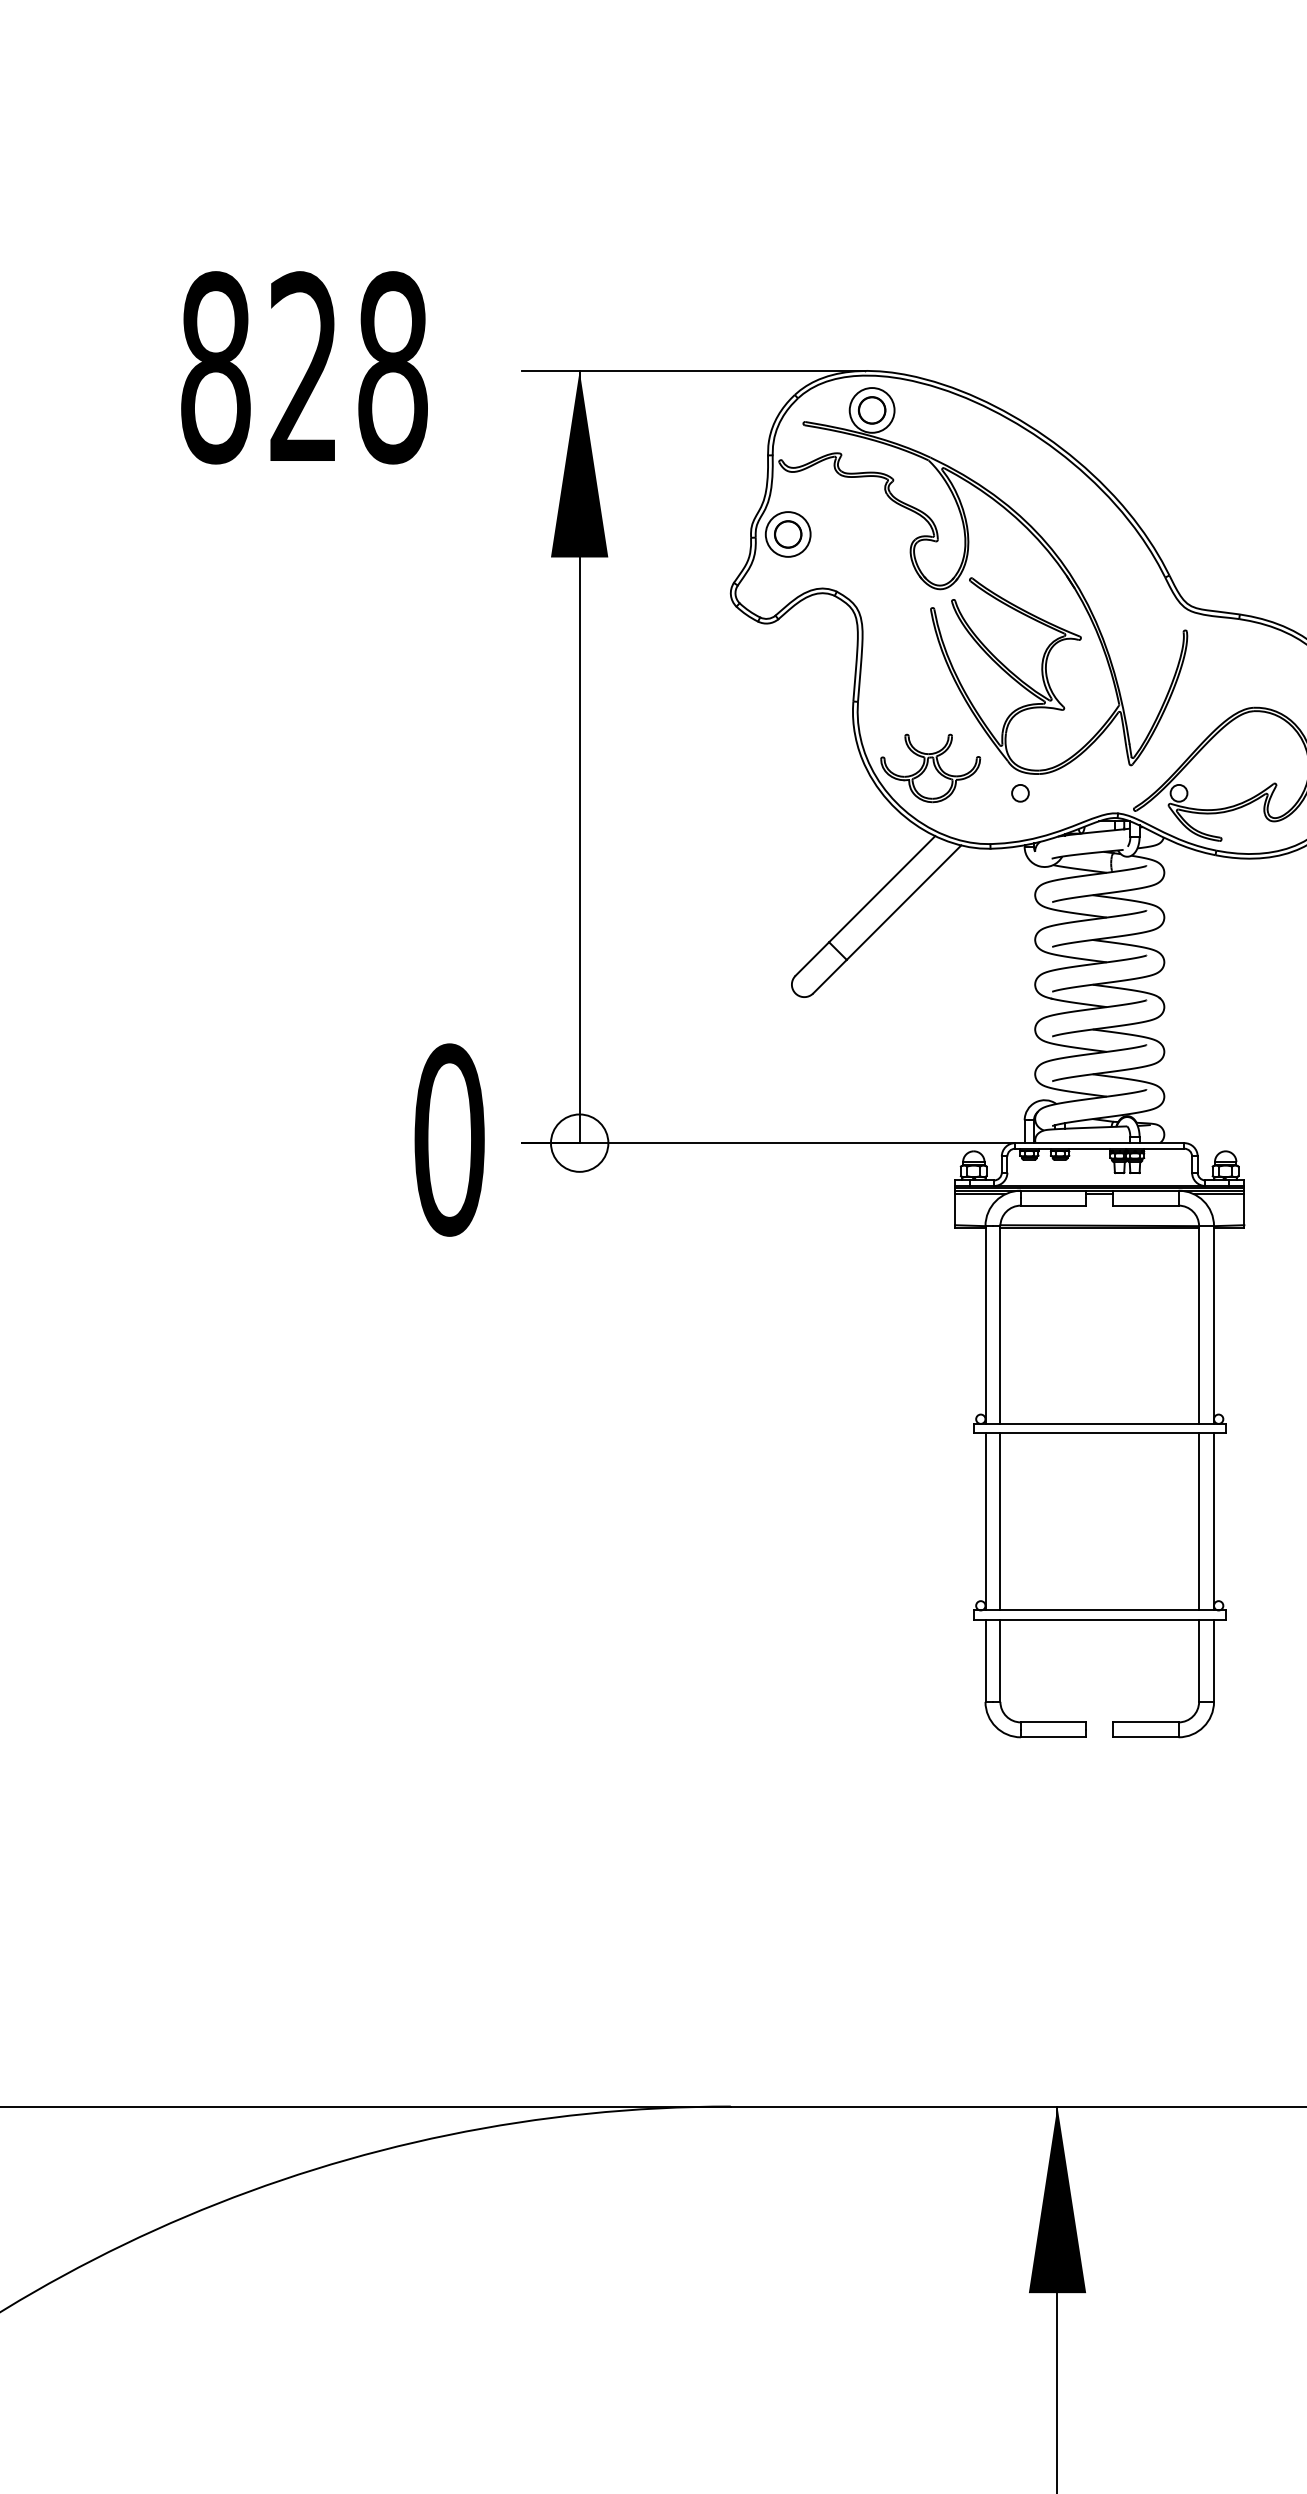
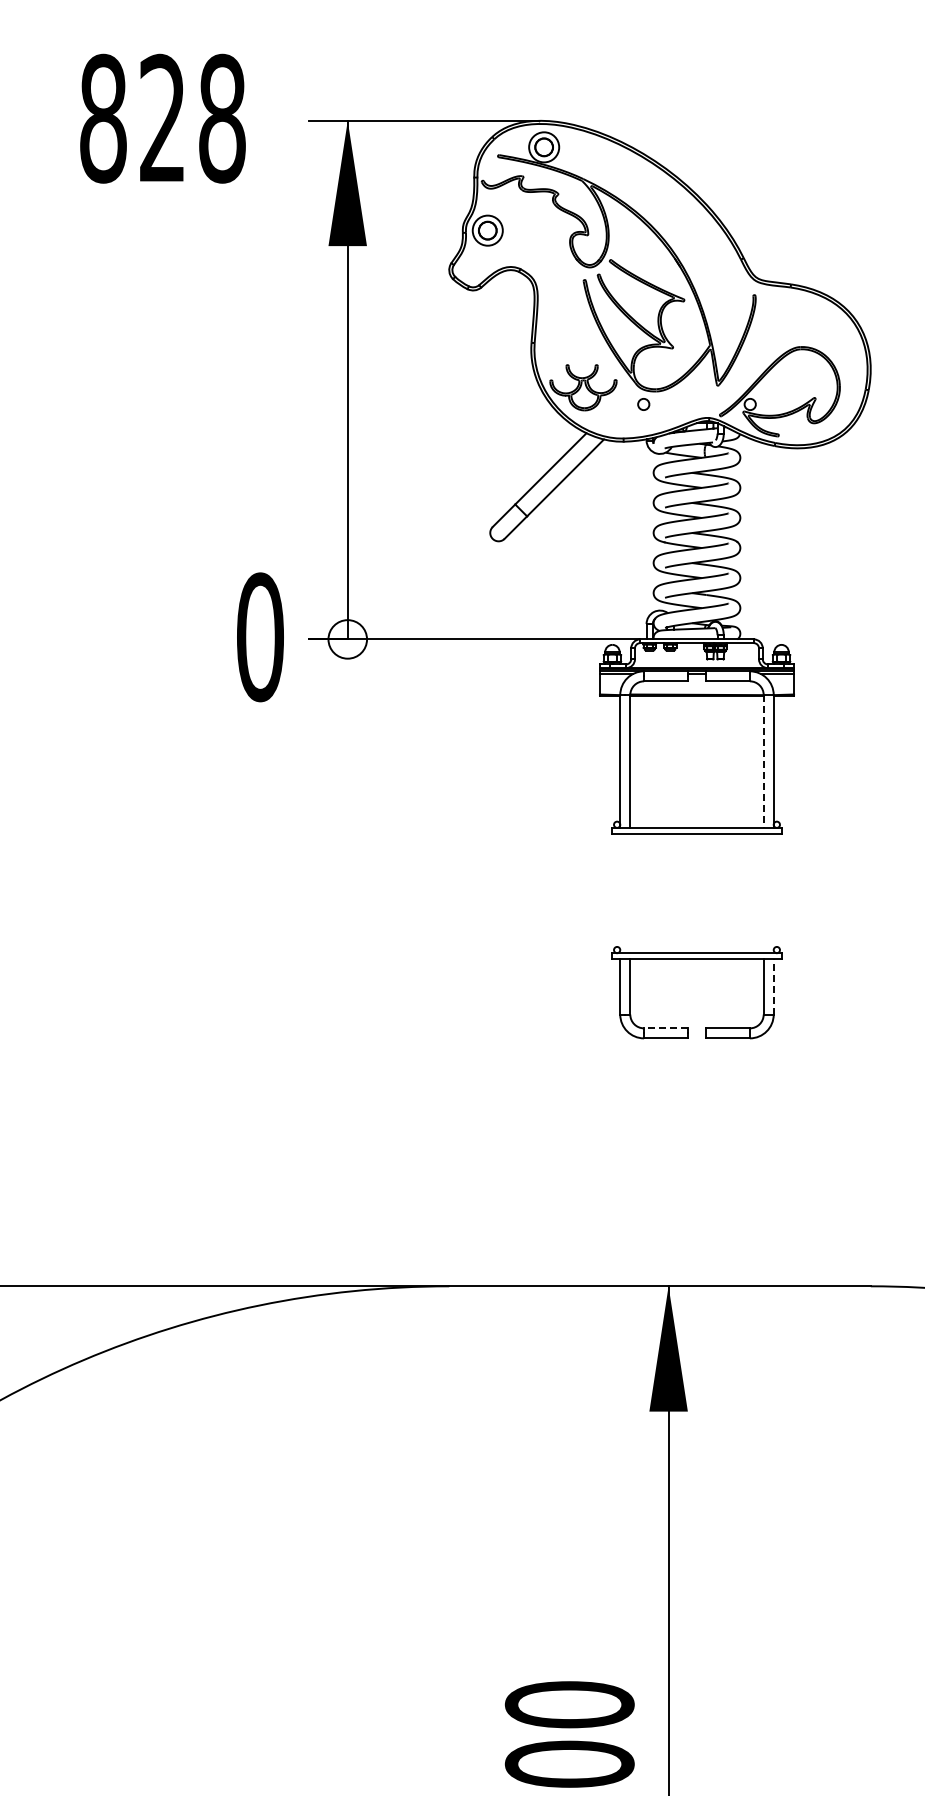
line: (1198, 1326) -> (763, 762), solid -> dashed
line: (985, 1521) -> (620, 893), removed
line: (1000, 1521) -> (630, 893), removed
line: (1198, 1521) -> (763, 893), removed
line: (1213, 1521) -> (773, 893), removed
line: (1213, 1661) -> (773, 987), solid -> dashed
line: (1054, 1722) -> (666, 1028), solid -> dashed

